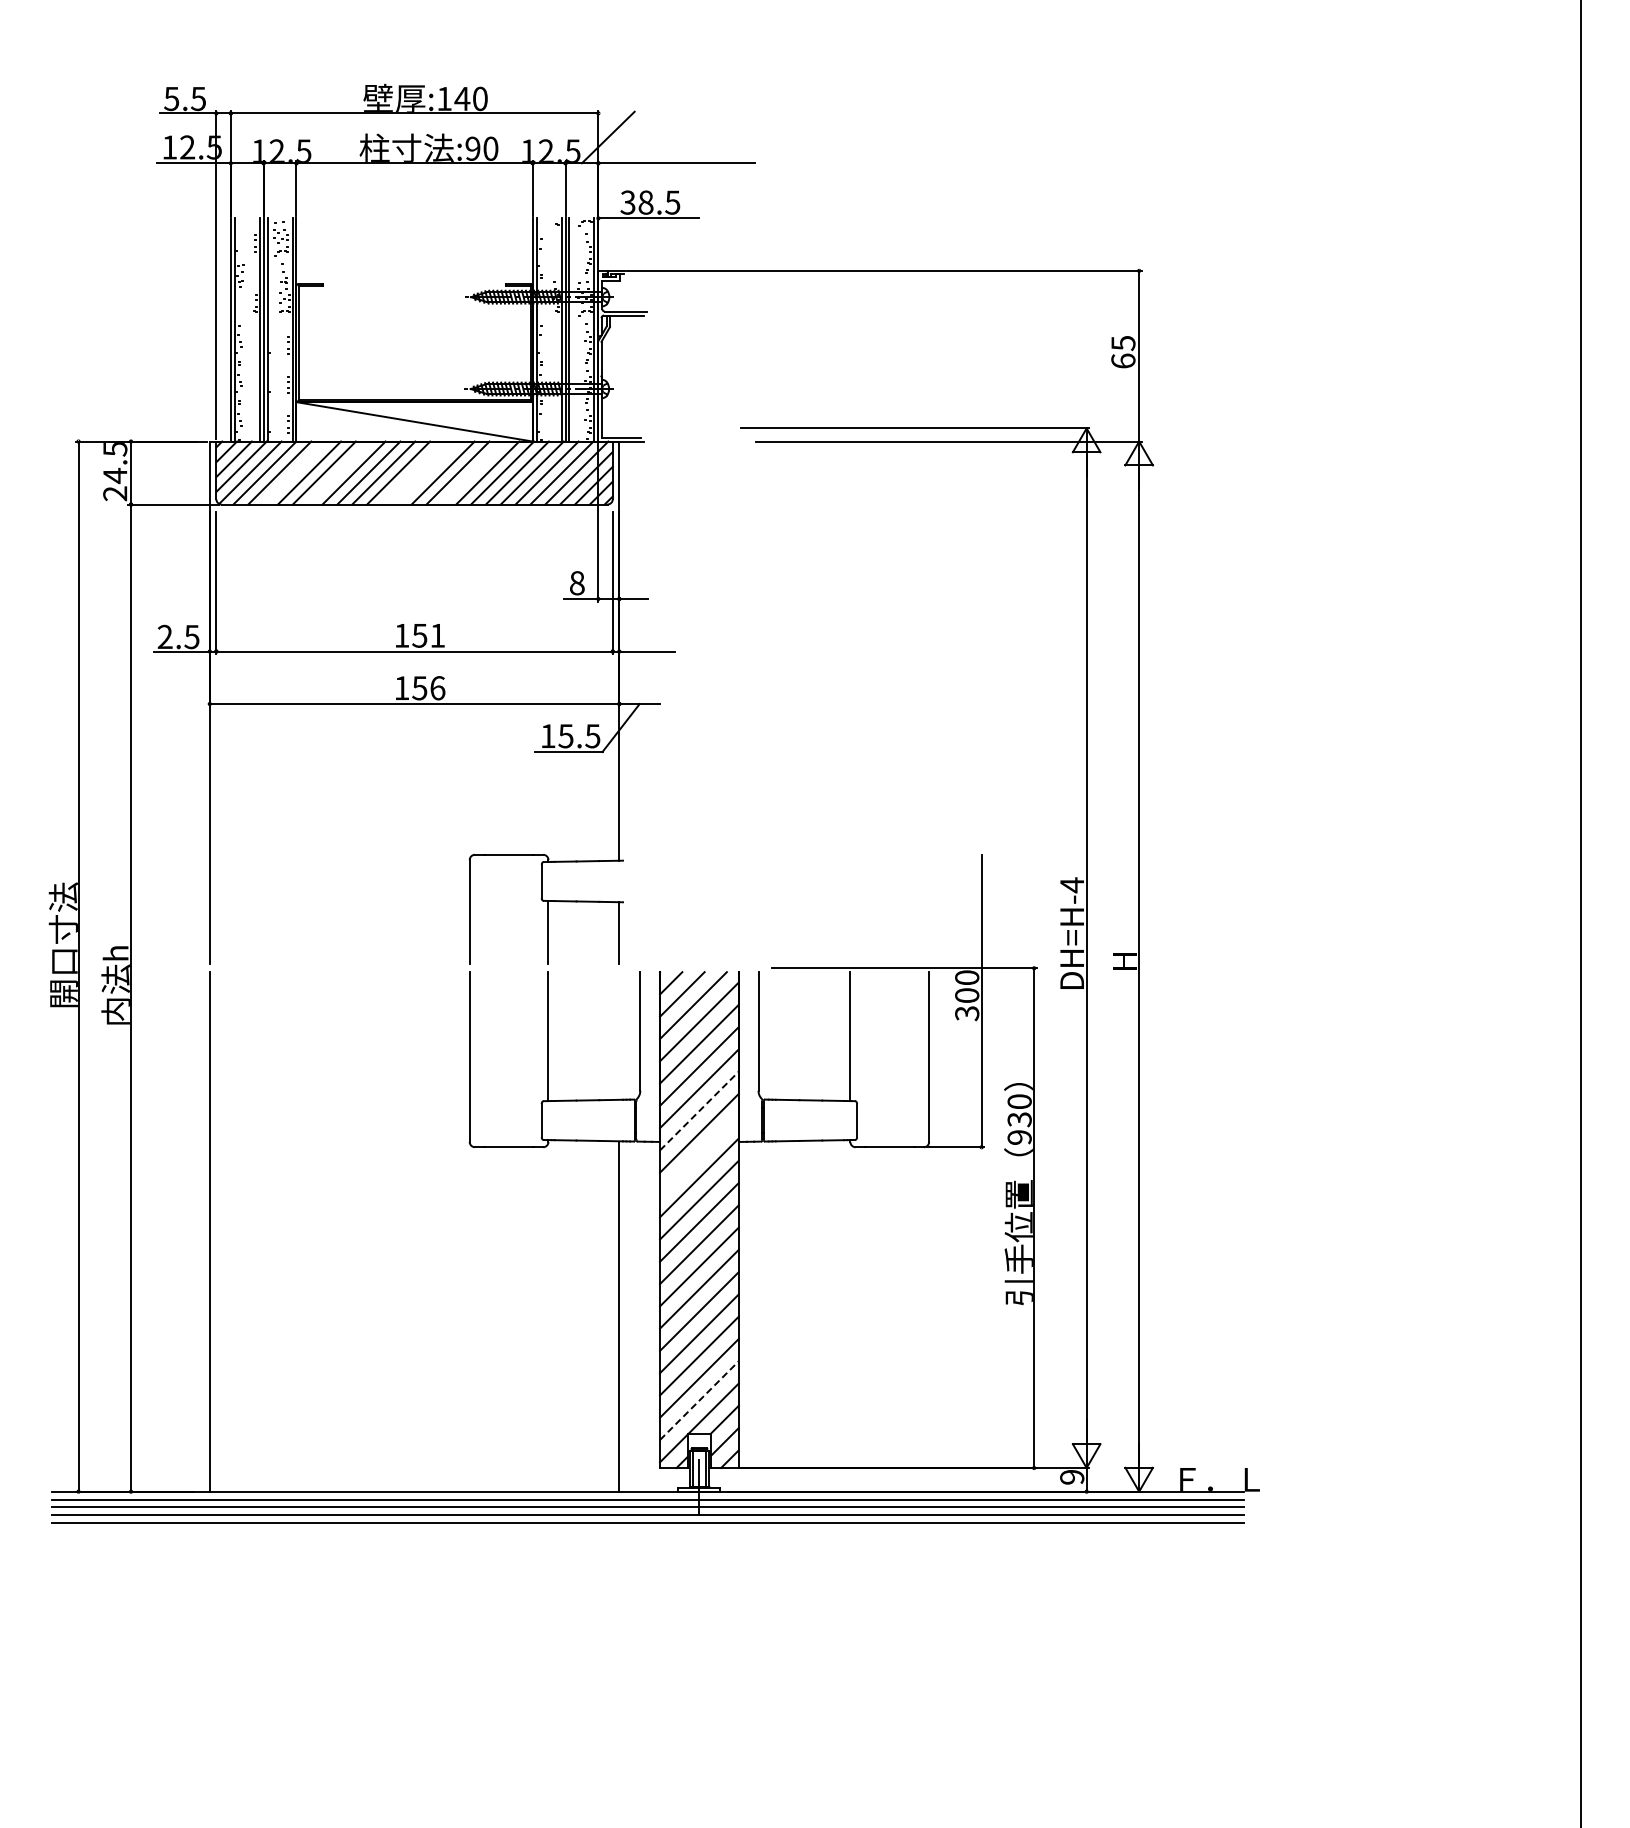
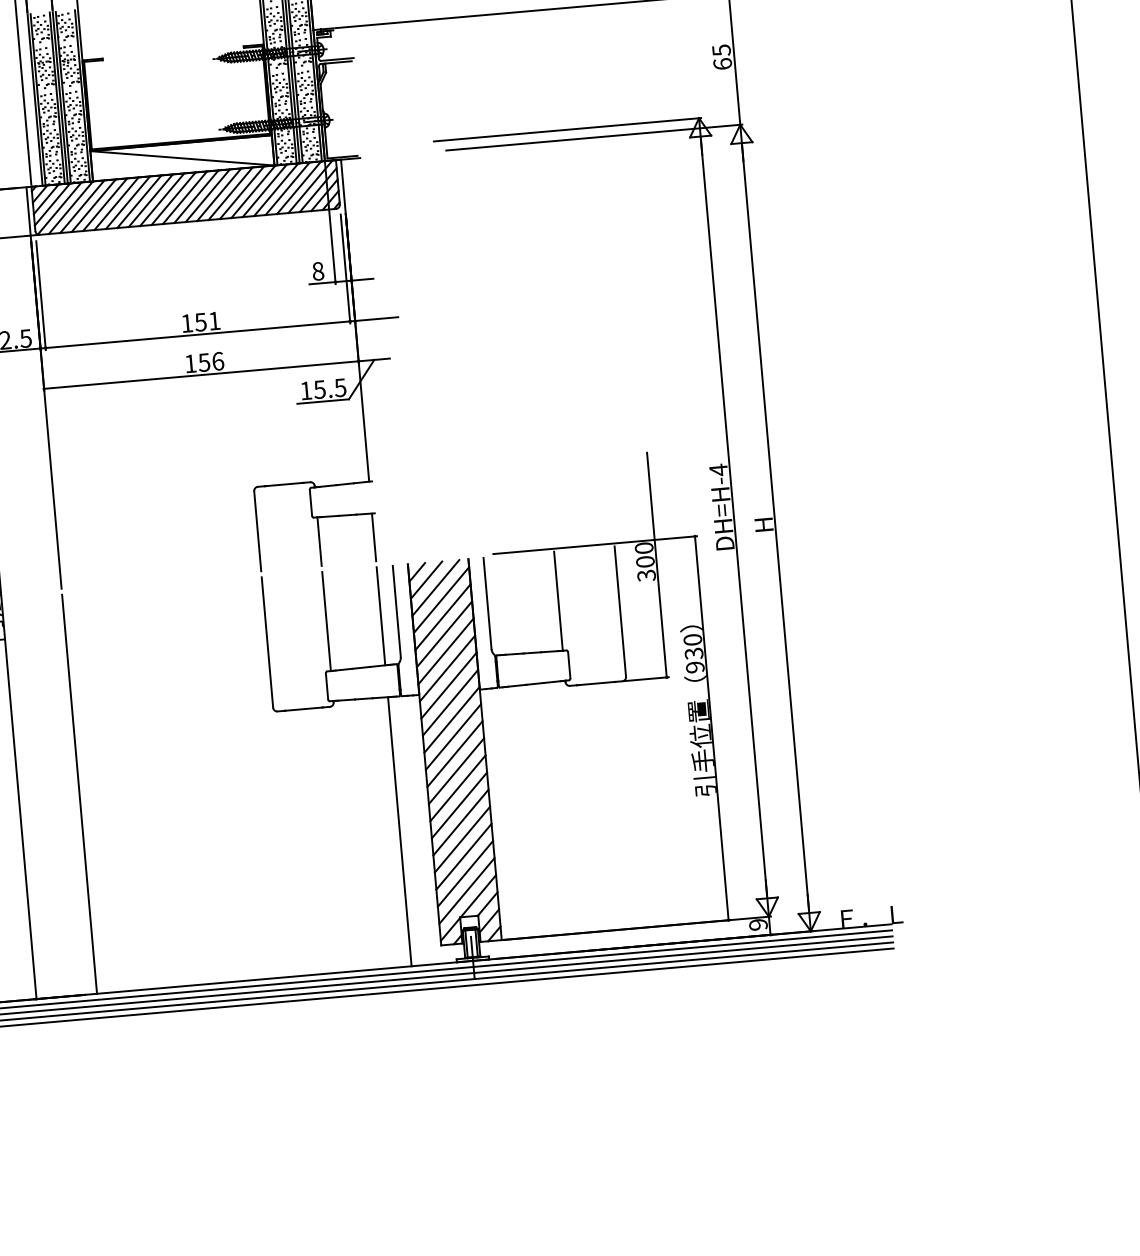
line: (294, 472) -> (93, 205), added
line: (338, 472) -> (127, 202), added
line: (412, 472) -> (184, 197), added
line: (427, 472) -> (195, 196), added
line: (472, 472) -> (230, 193), added
line: (619, 1035) -> (381, 615), added
line: (699, 1111) -> (447, 668), dashed -> solid
line: (699, 1155) -> (450, 702), added
line: (699, 1400) -> (467, 890), dashed -> solid

